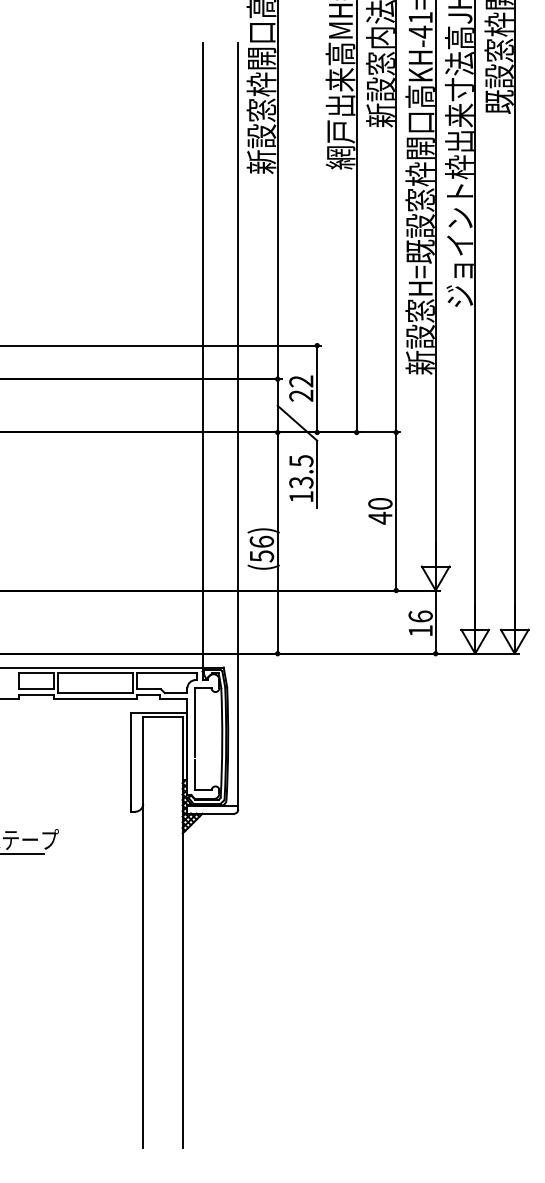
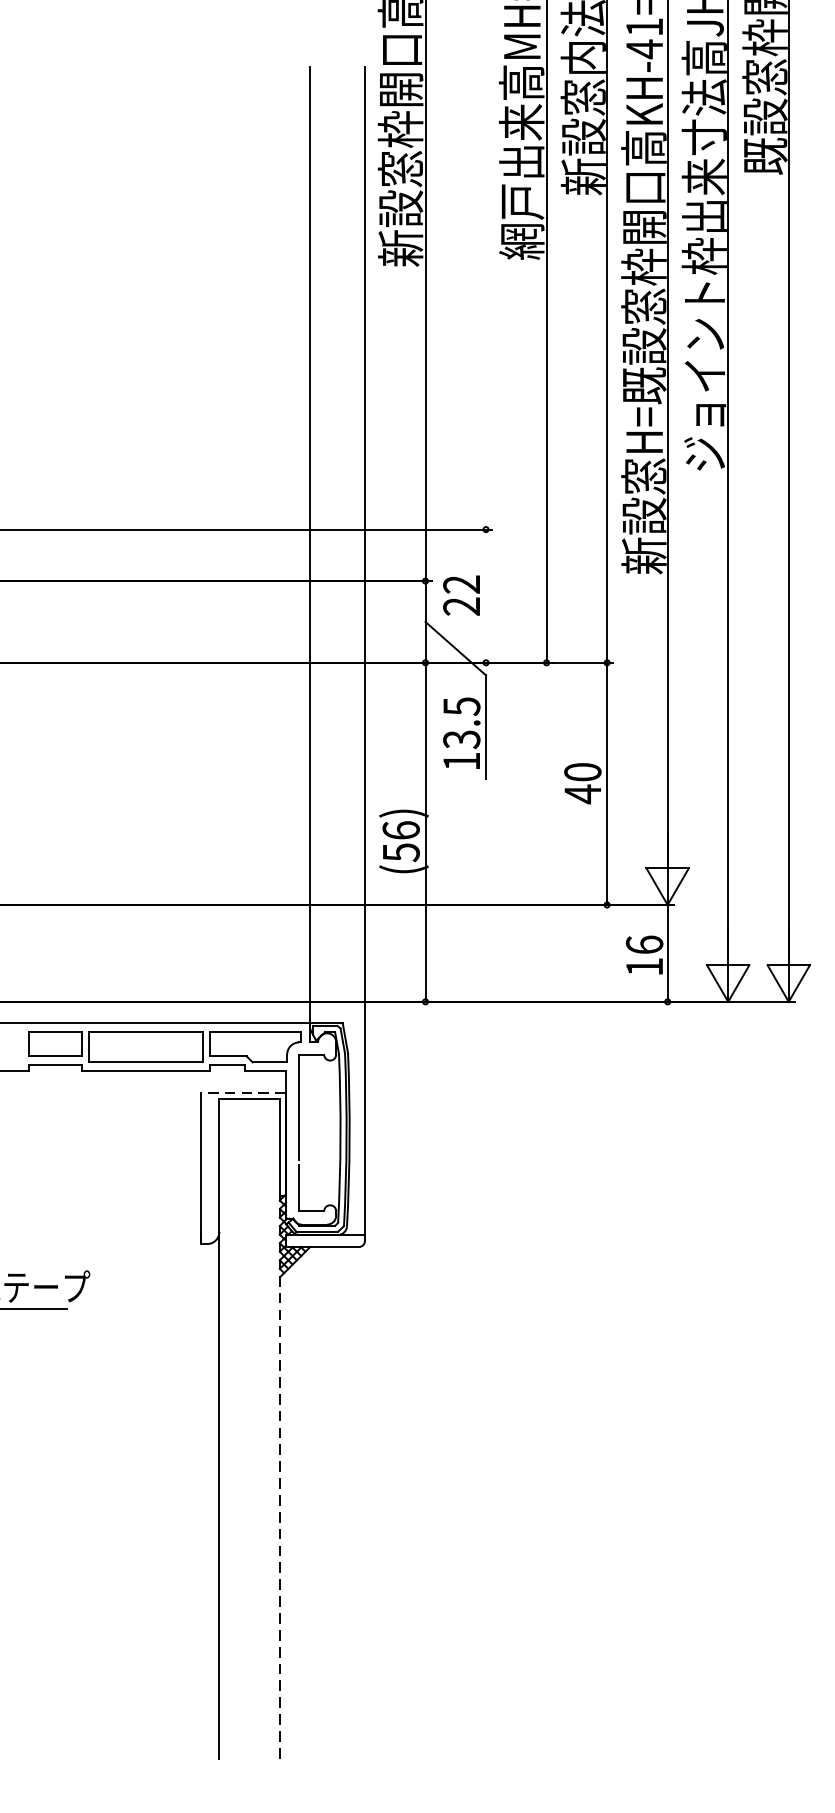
line: (317, 388) -> (486, 595), removed
line: (159, 712) -> (244, 1091), solid -> dashed
line: (182, 963) -> (279, 1476), solid -> dashed

